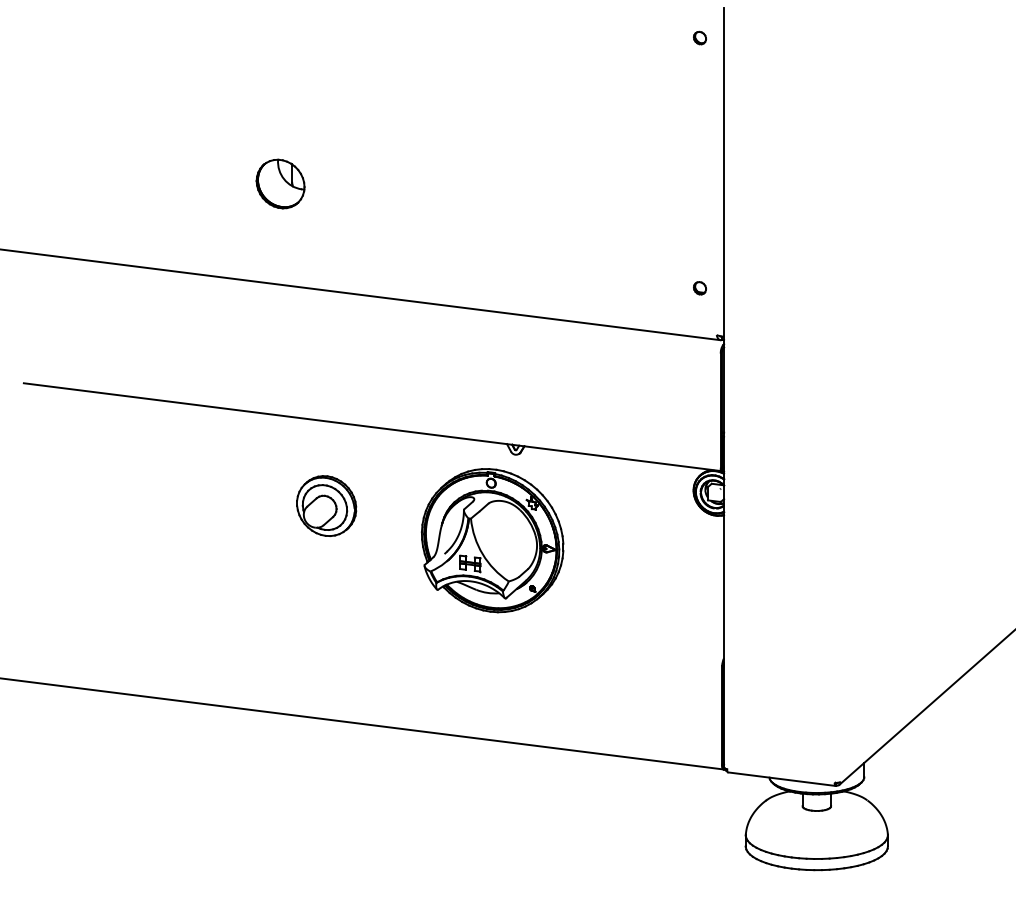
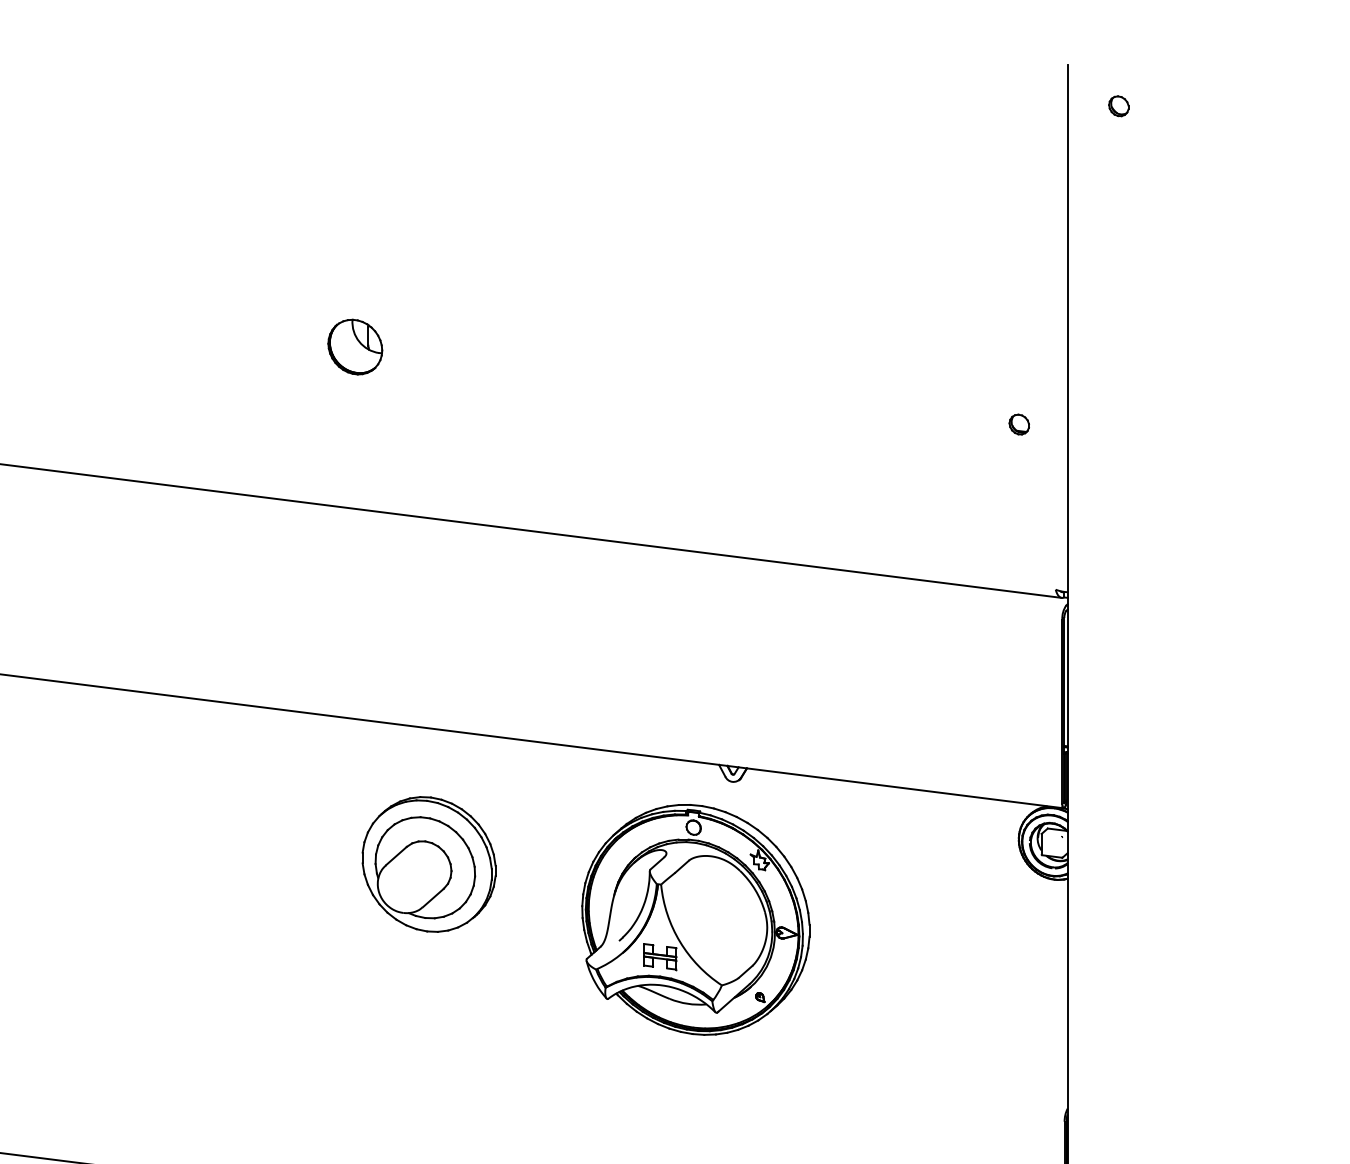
part: (699, 37) -> (1118, 105), moved
part: (280, 183) -> (355, 346), size x0.7
part: (699, 288) -> (1018, 424), moved
part: (326, 505) -> (429, 863), size x1.4

